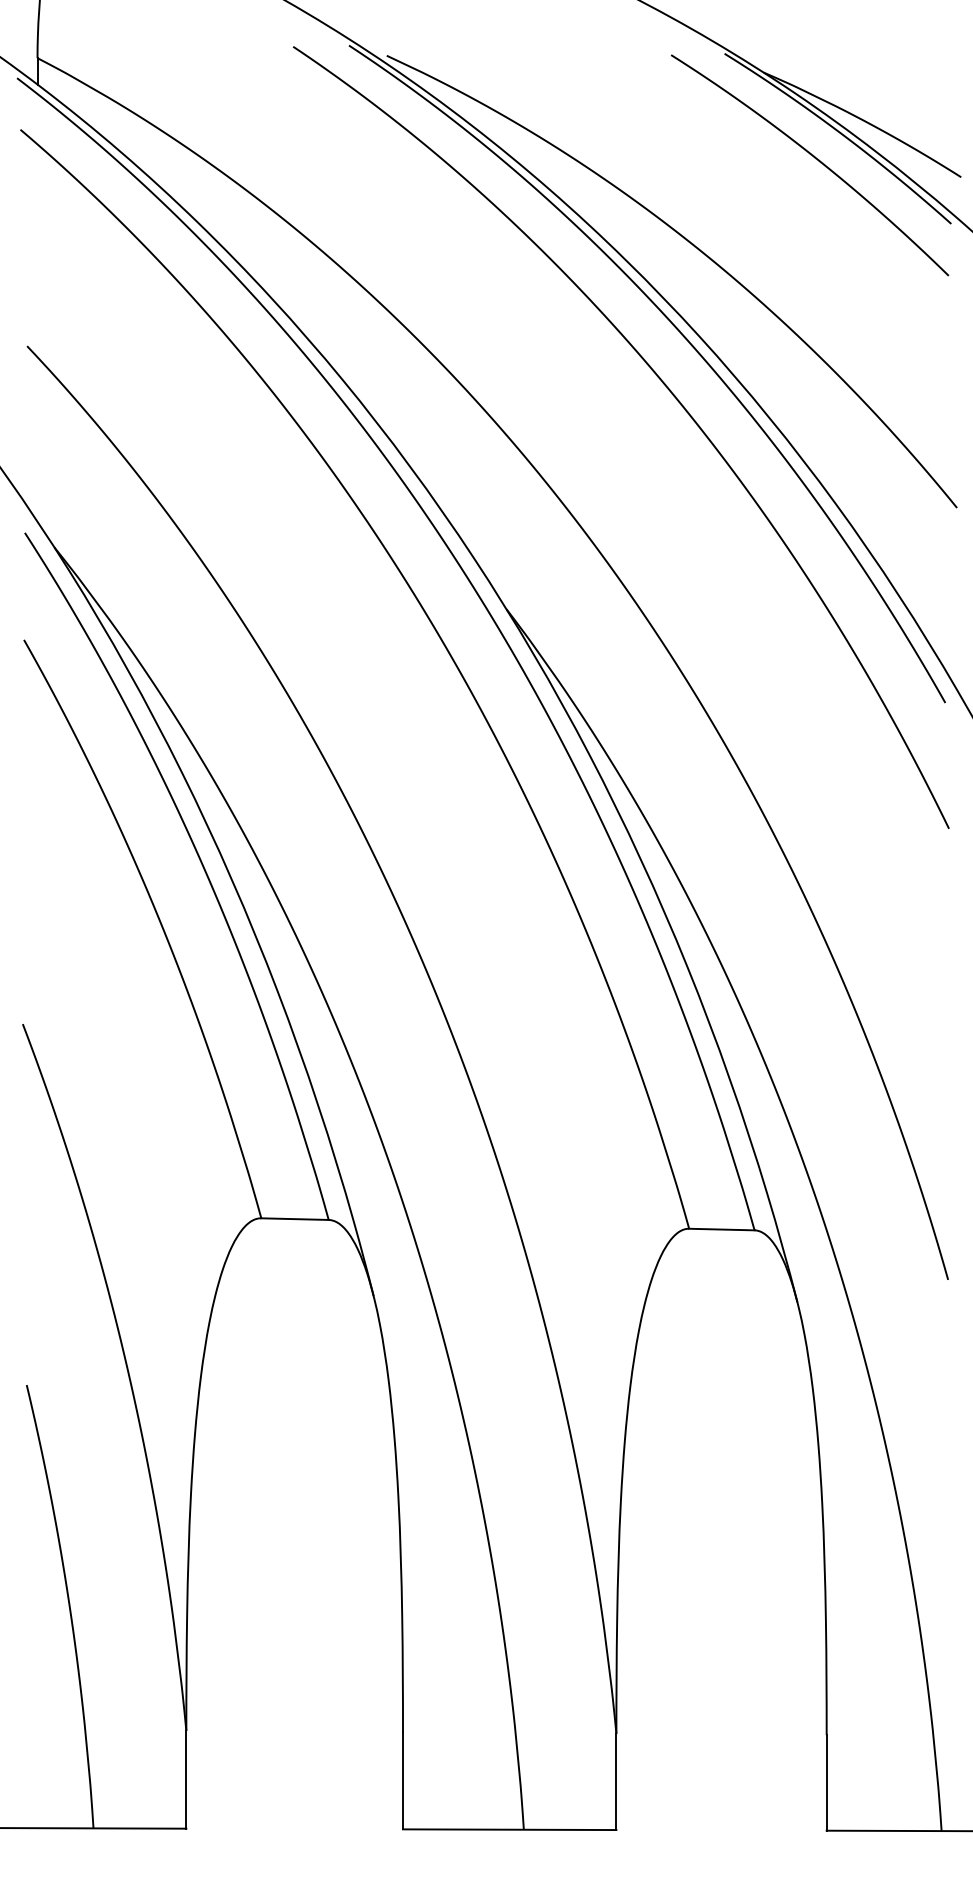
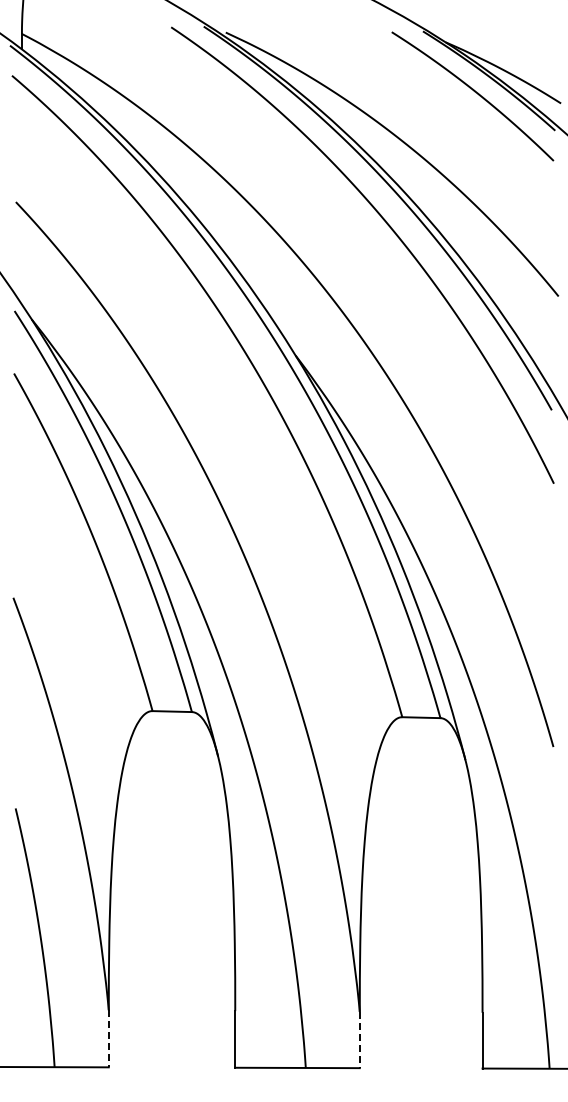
line: (185, 1779) -> (108, 1038), solid -> dashed
line: (615, 1782) -> (359, 1040), solid -> dashed

